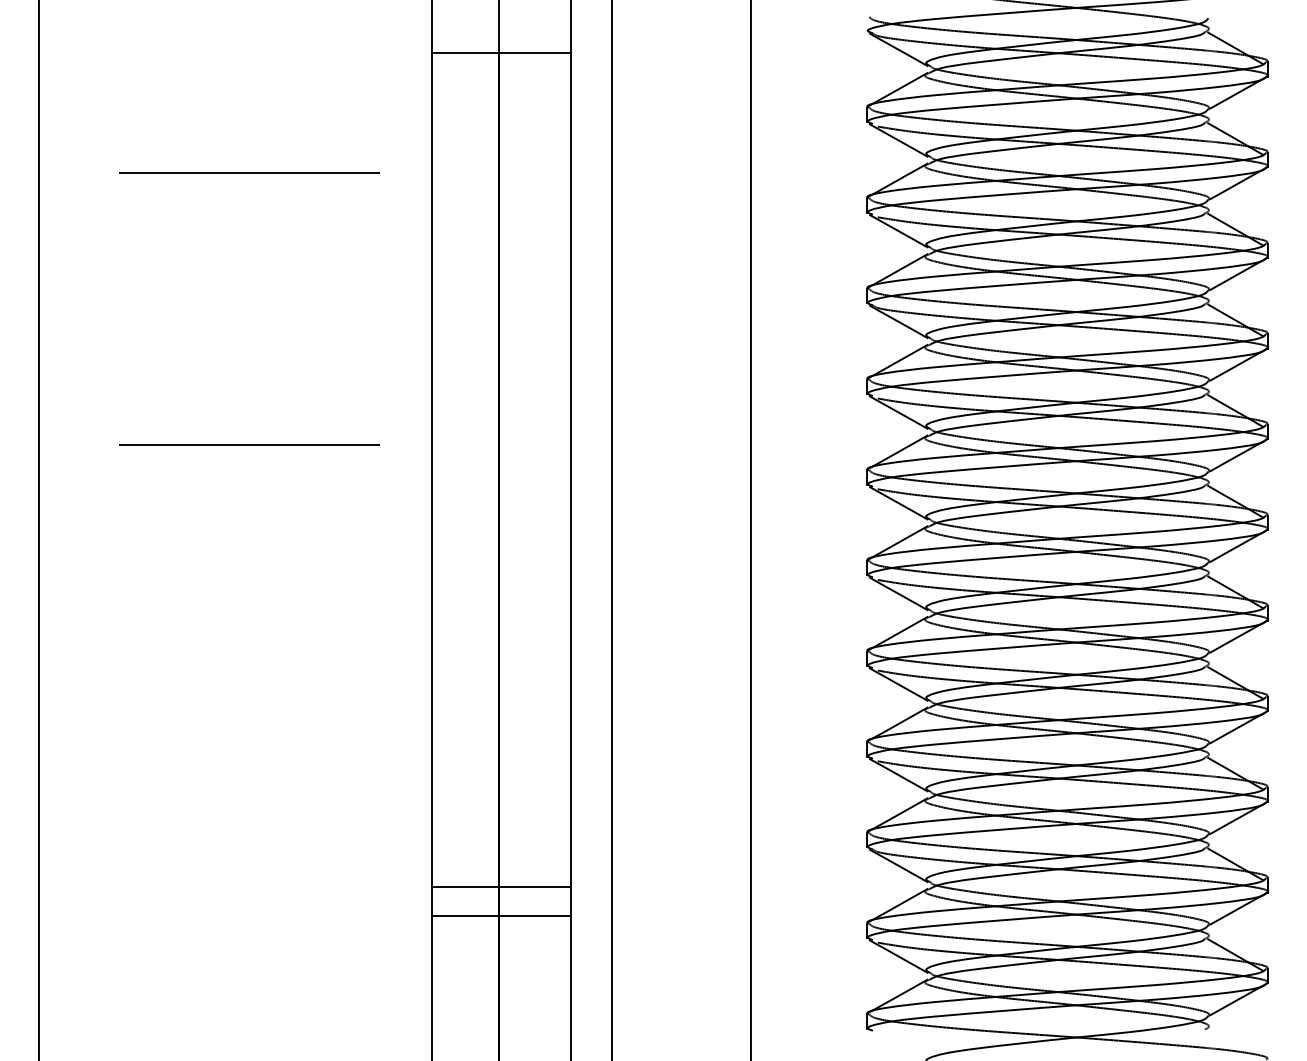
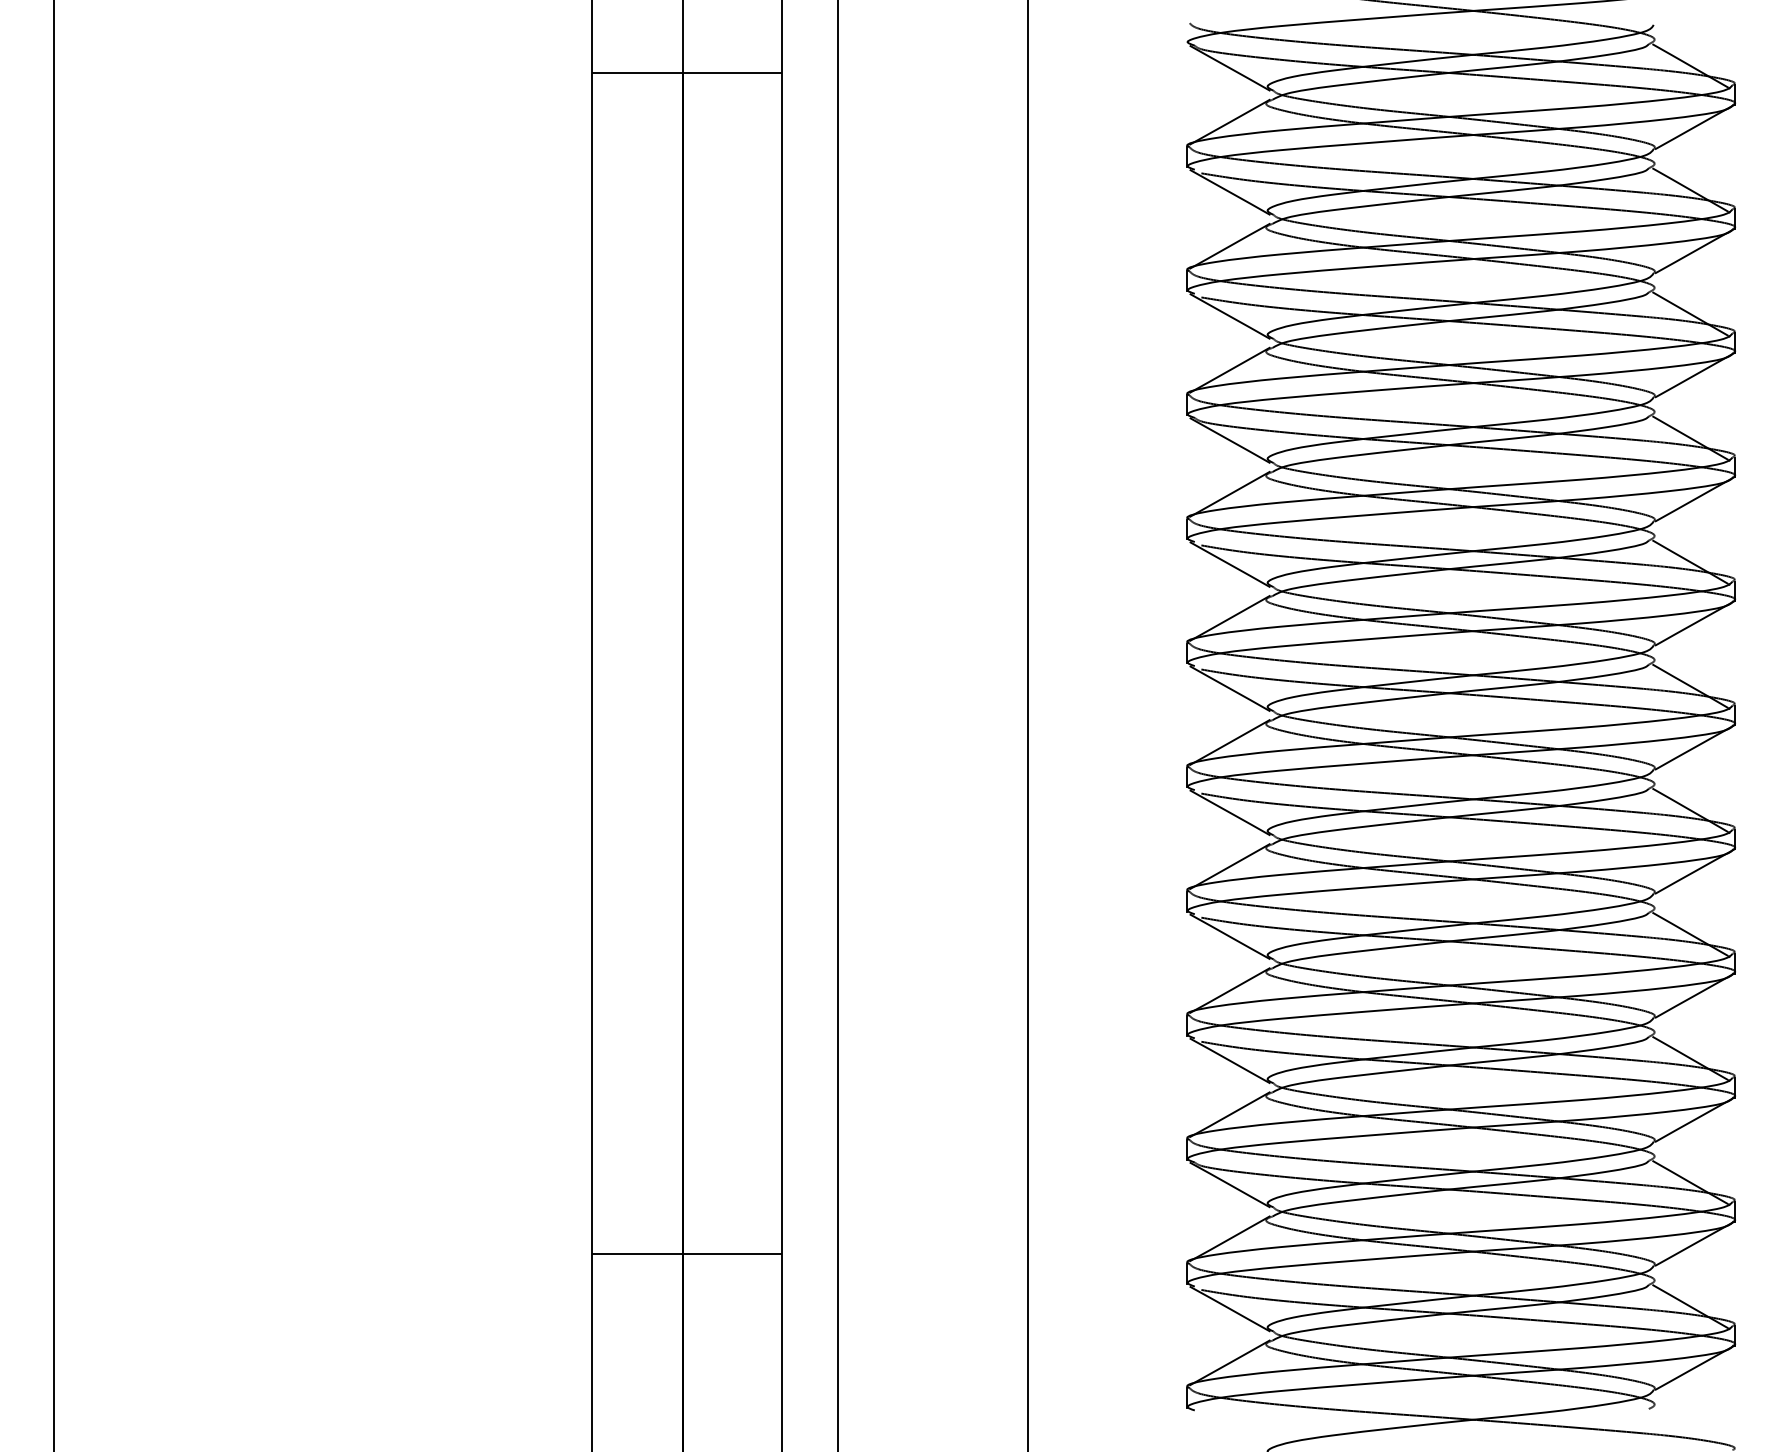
line: (249, 172) -> (341, 236), removed
line: (249, 444) -> (341, 608), removed
line: (501, 887) -> (686, 1214), removed

